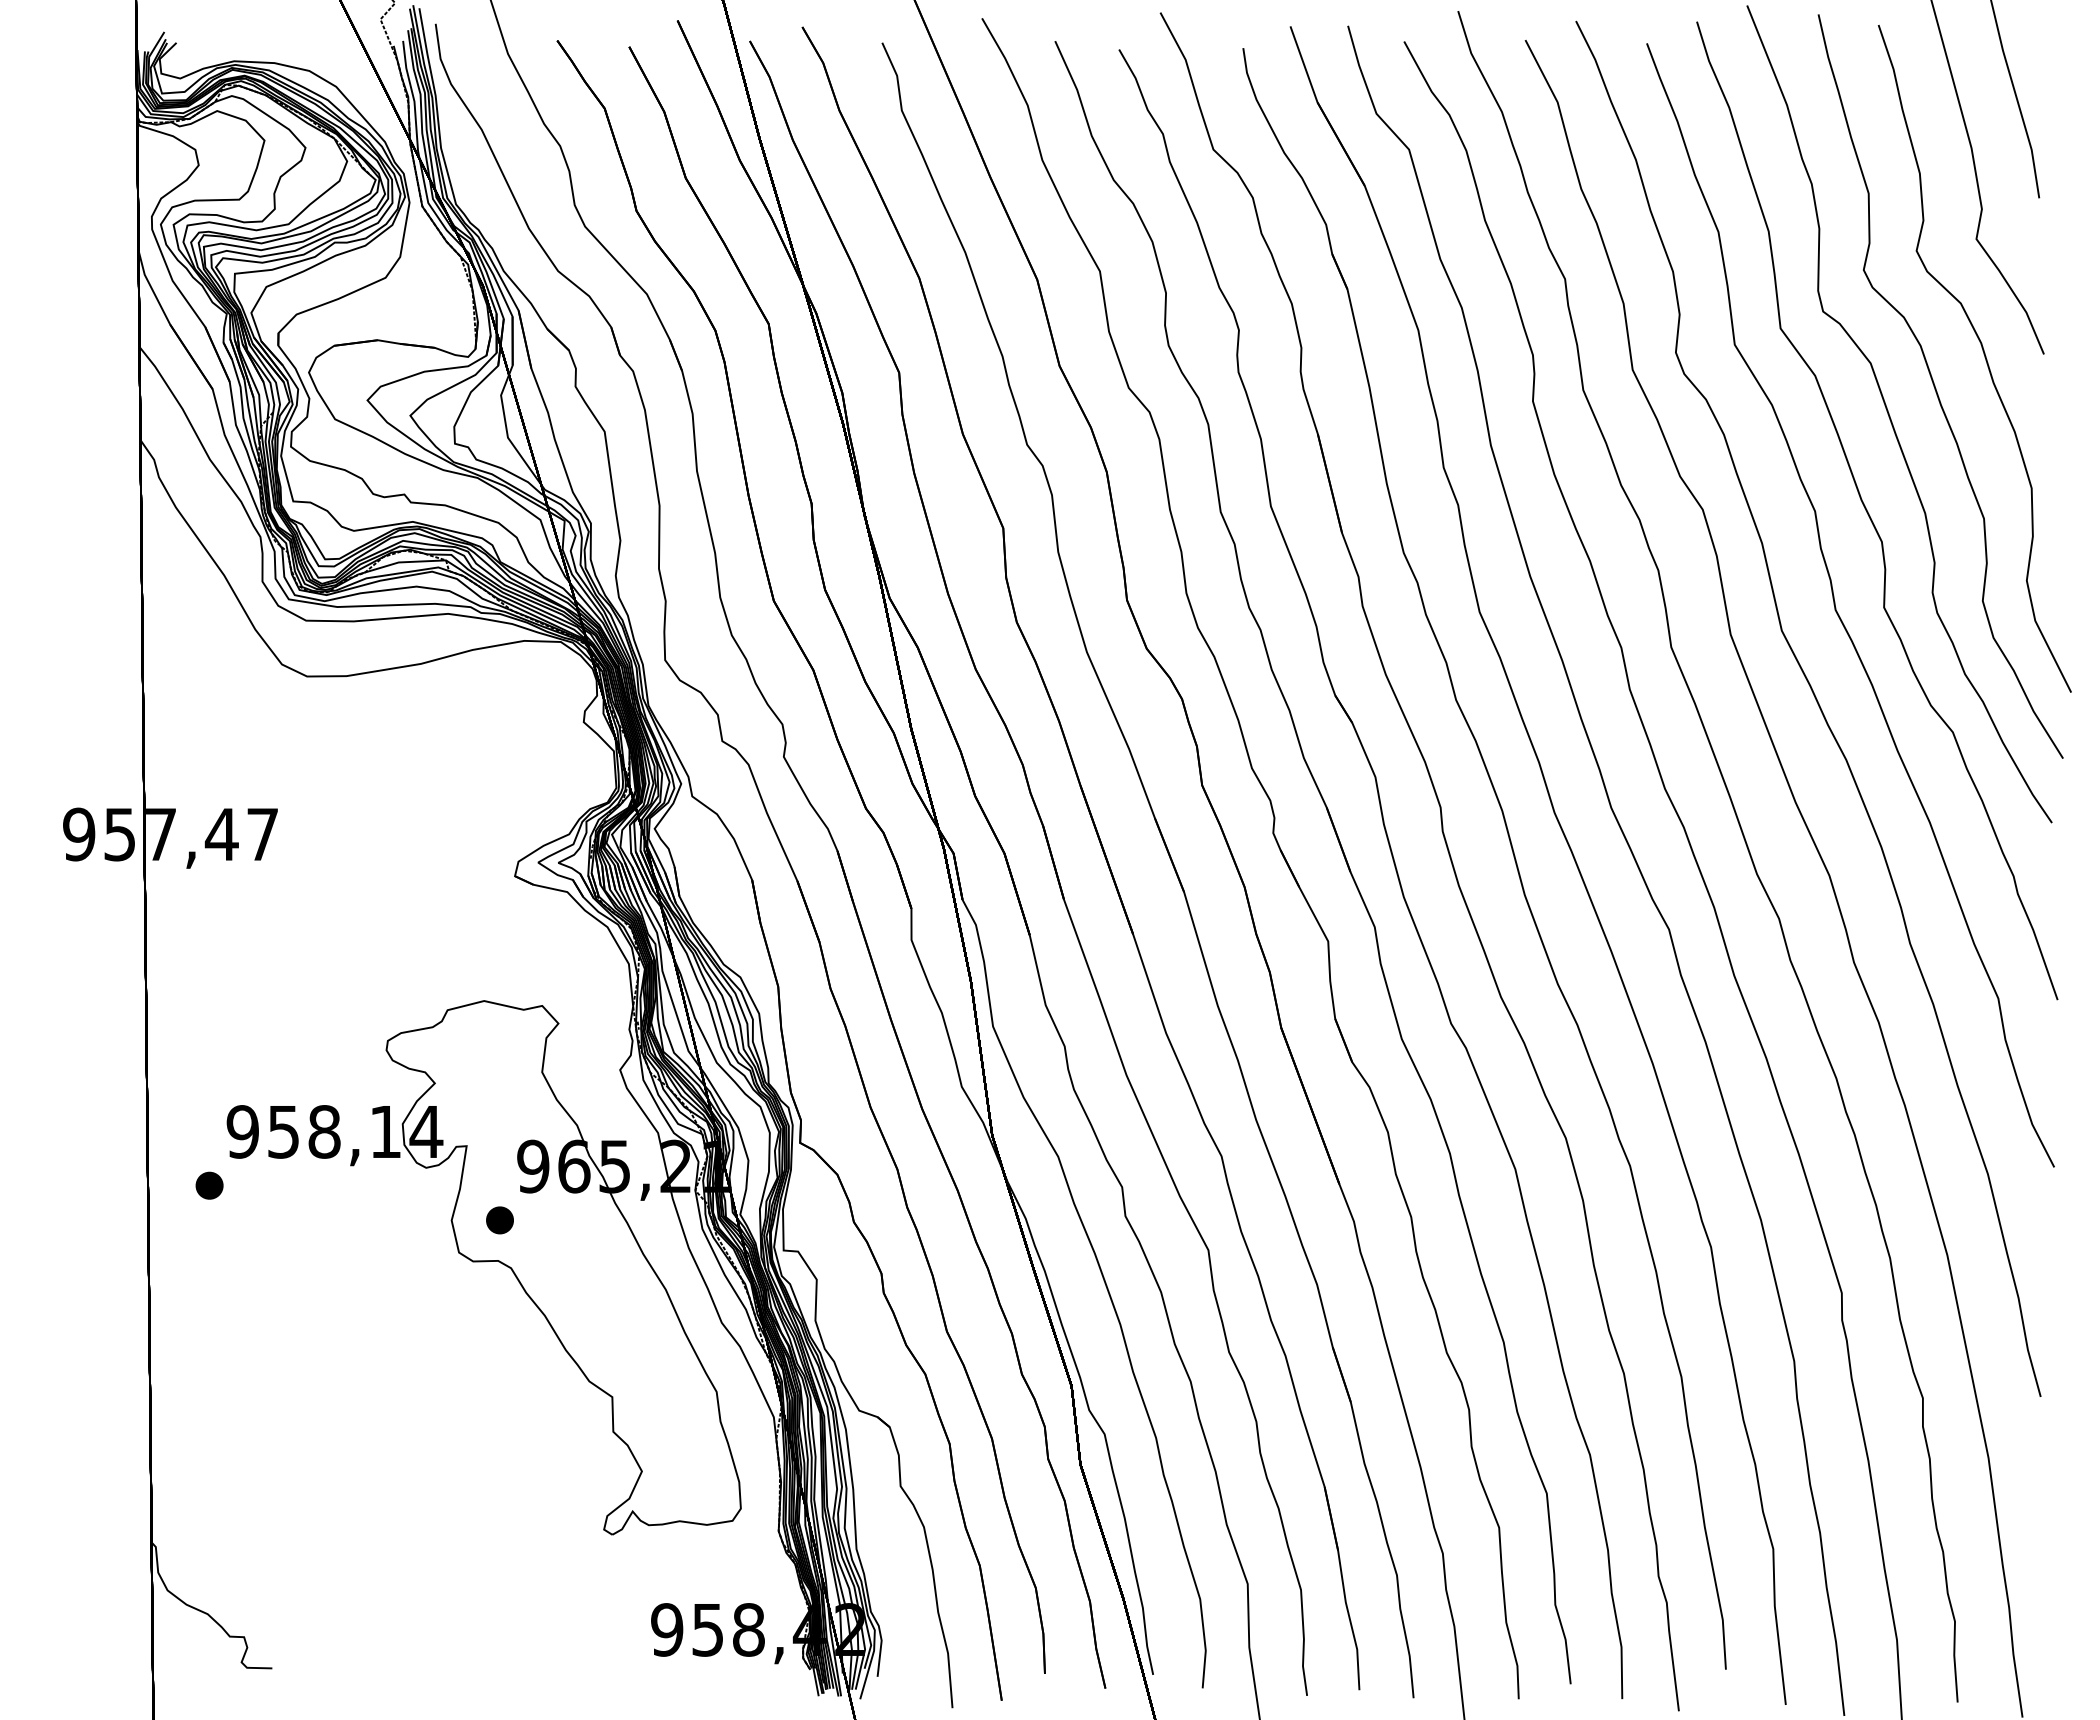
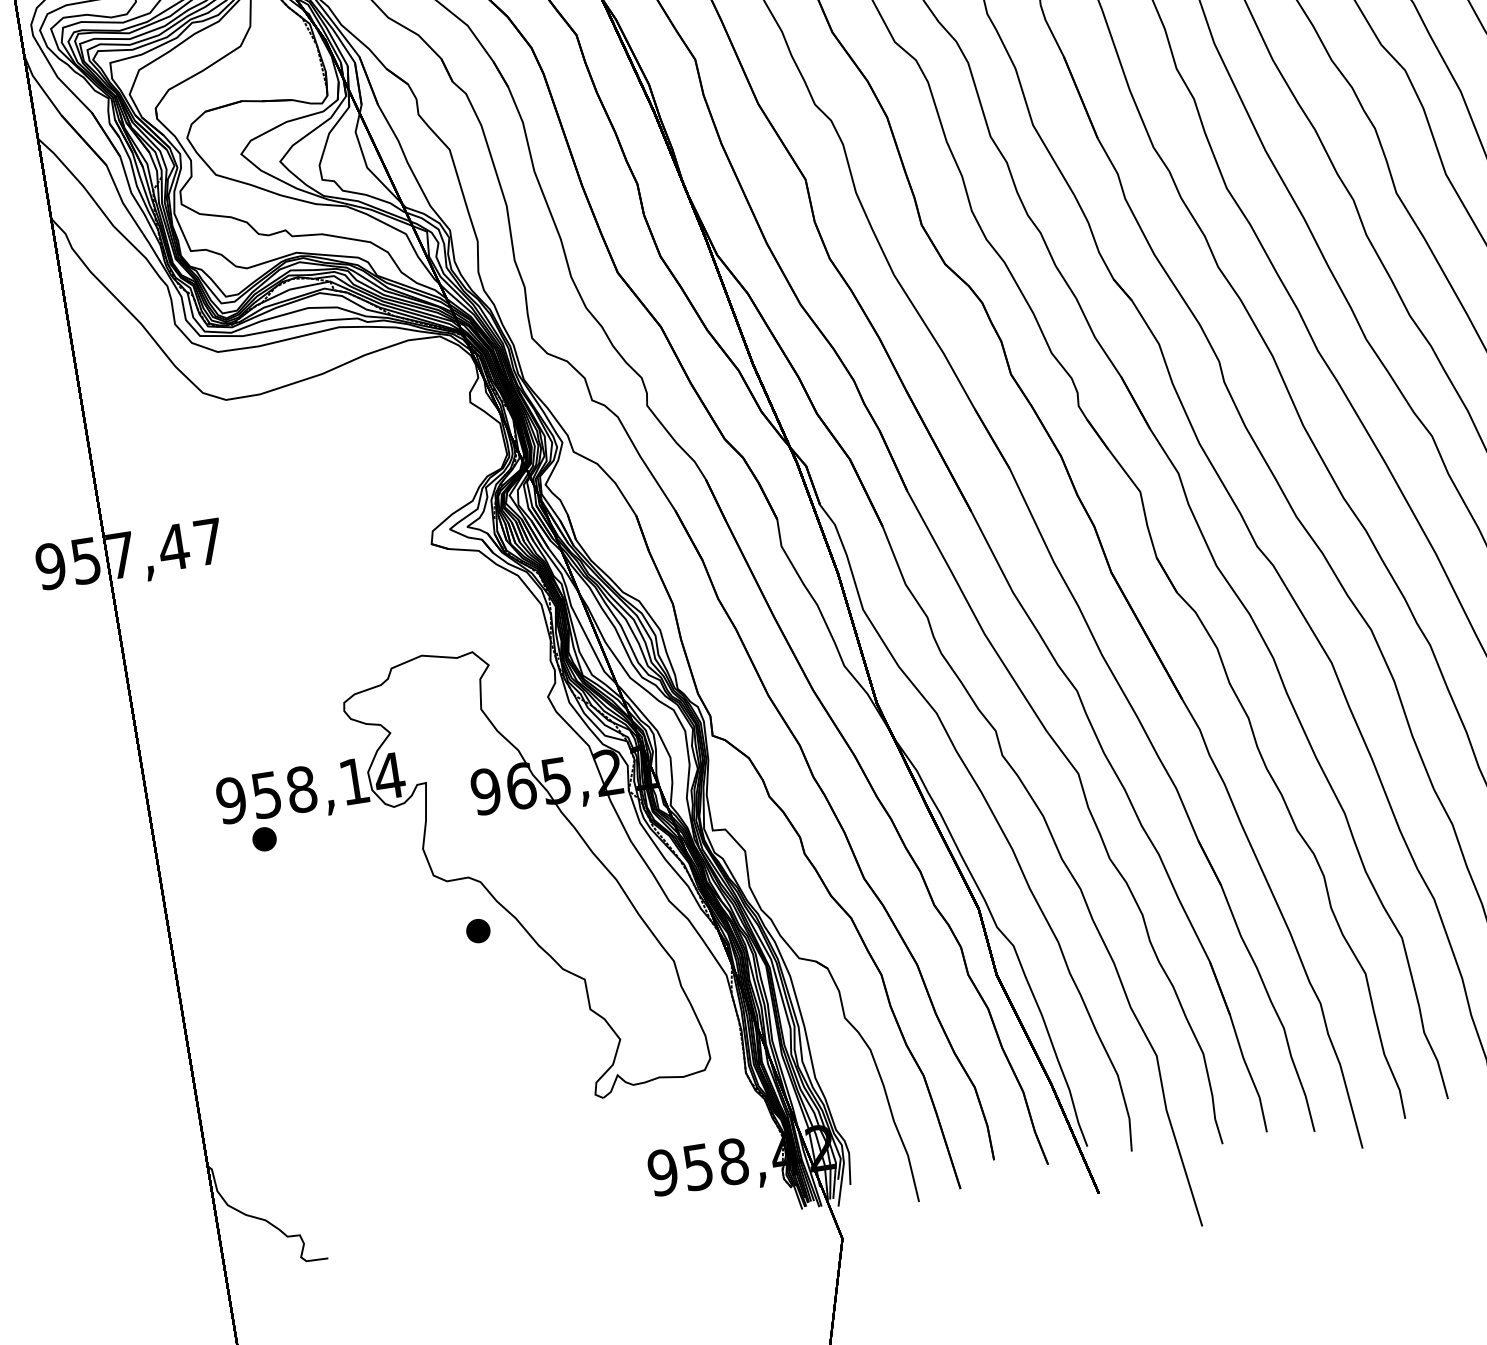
part: (209, 1185) -> (264, 839), moved
part: (499, 1220) -> (477, 931), moved

